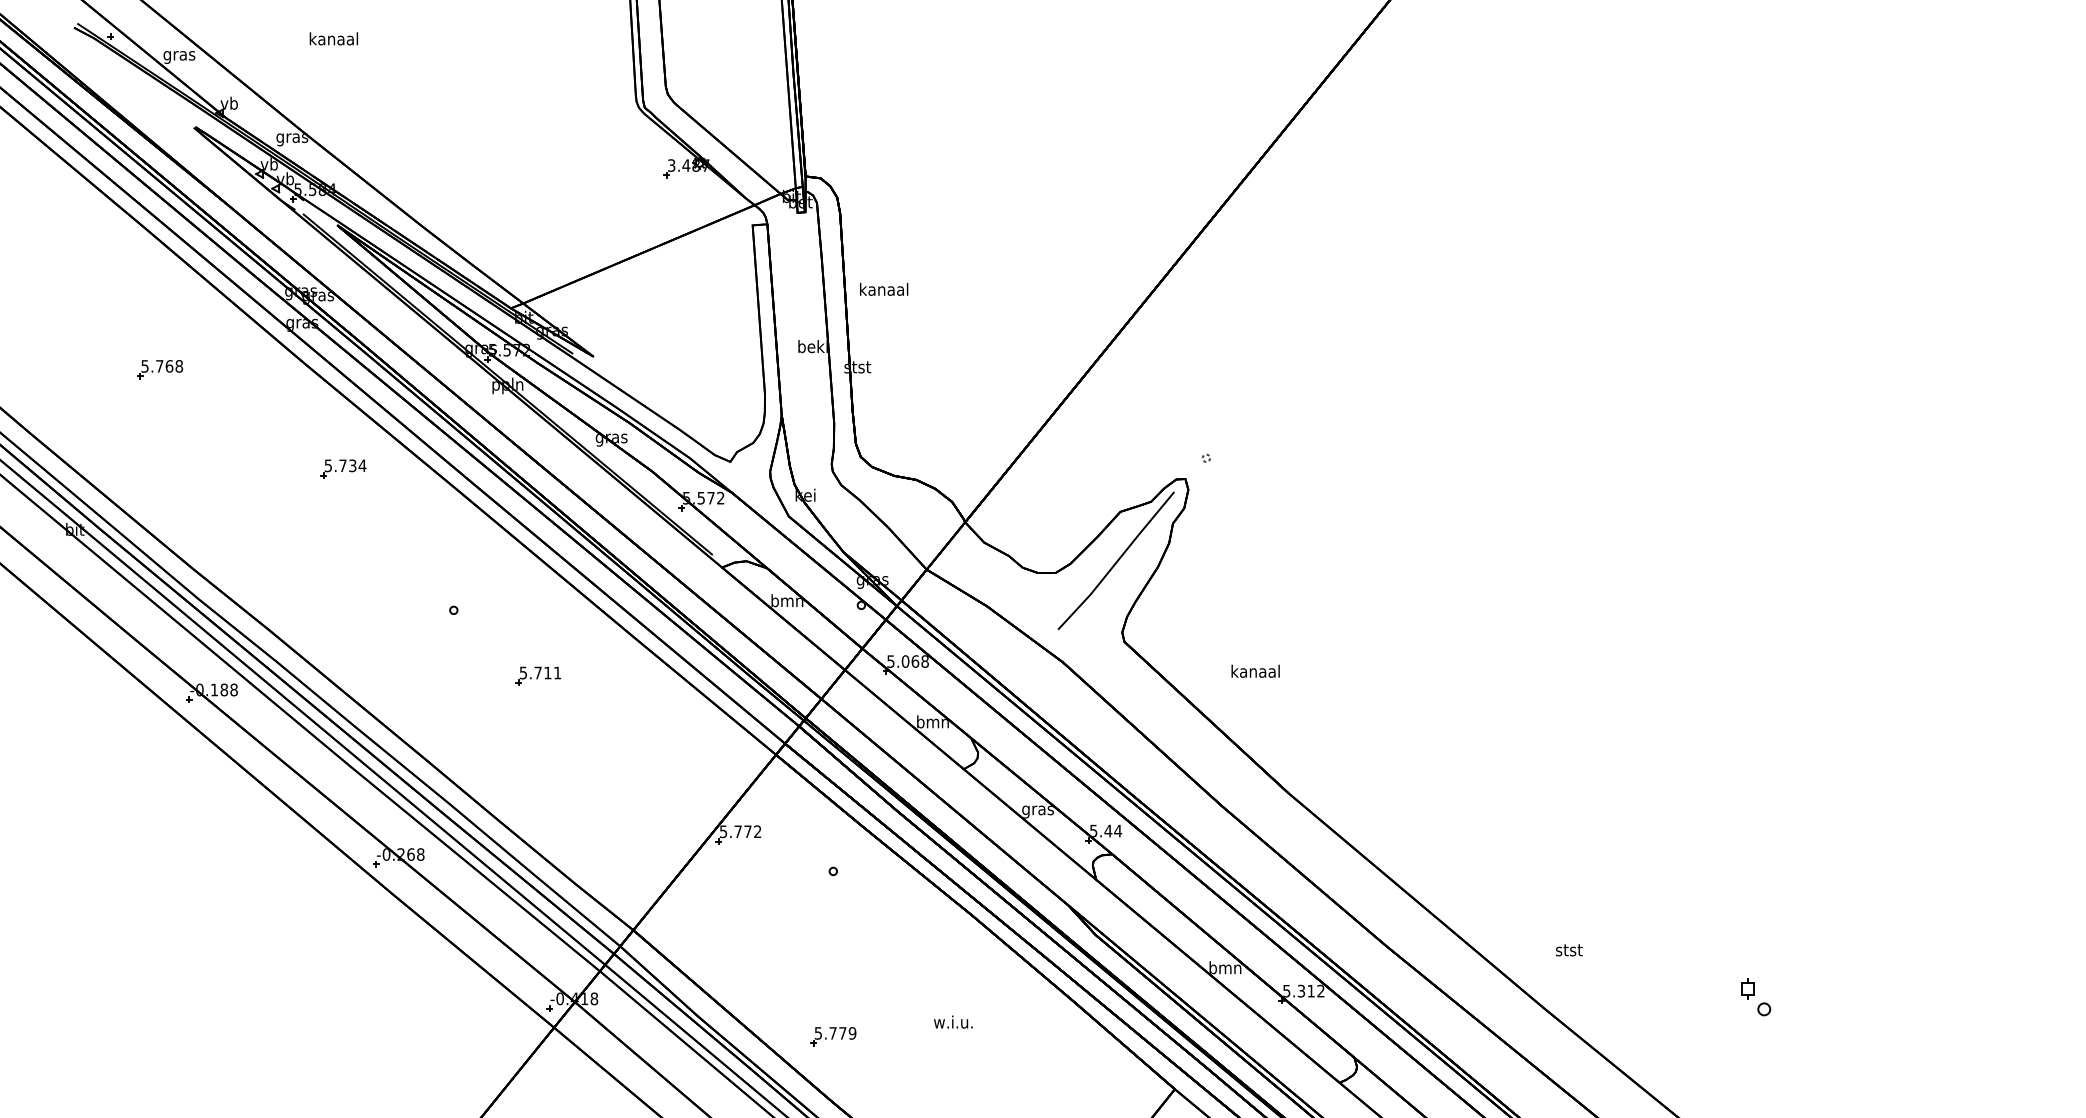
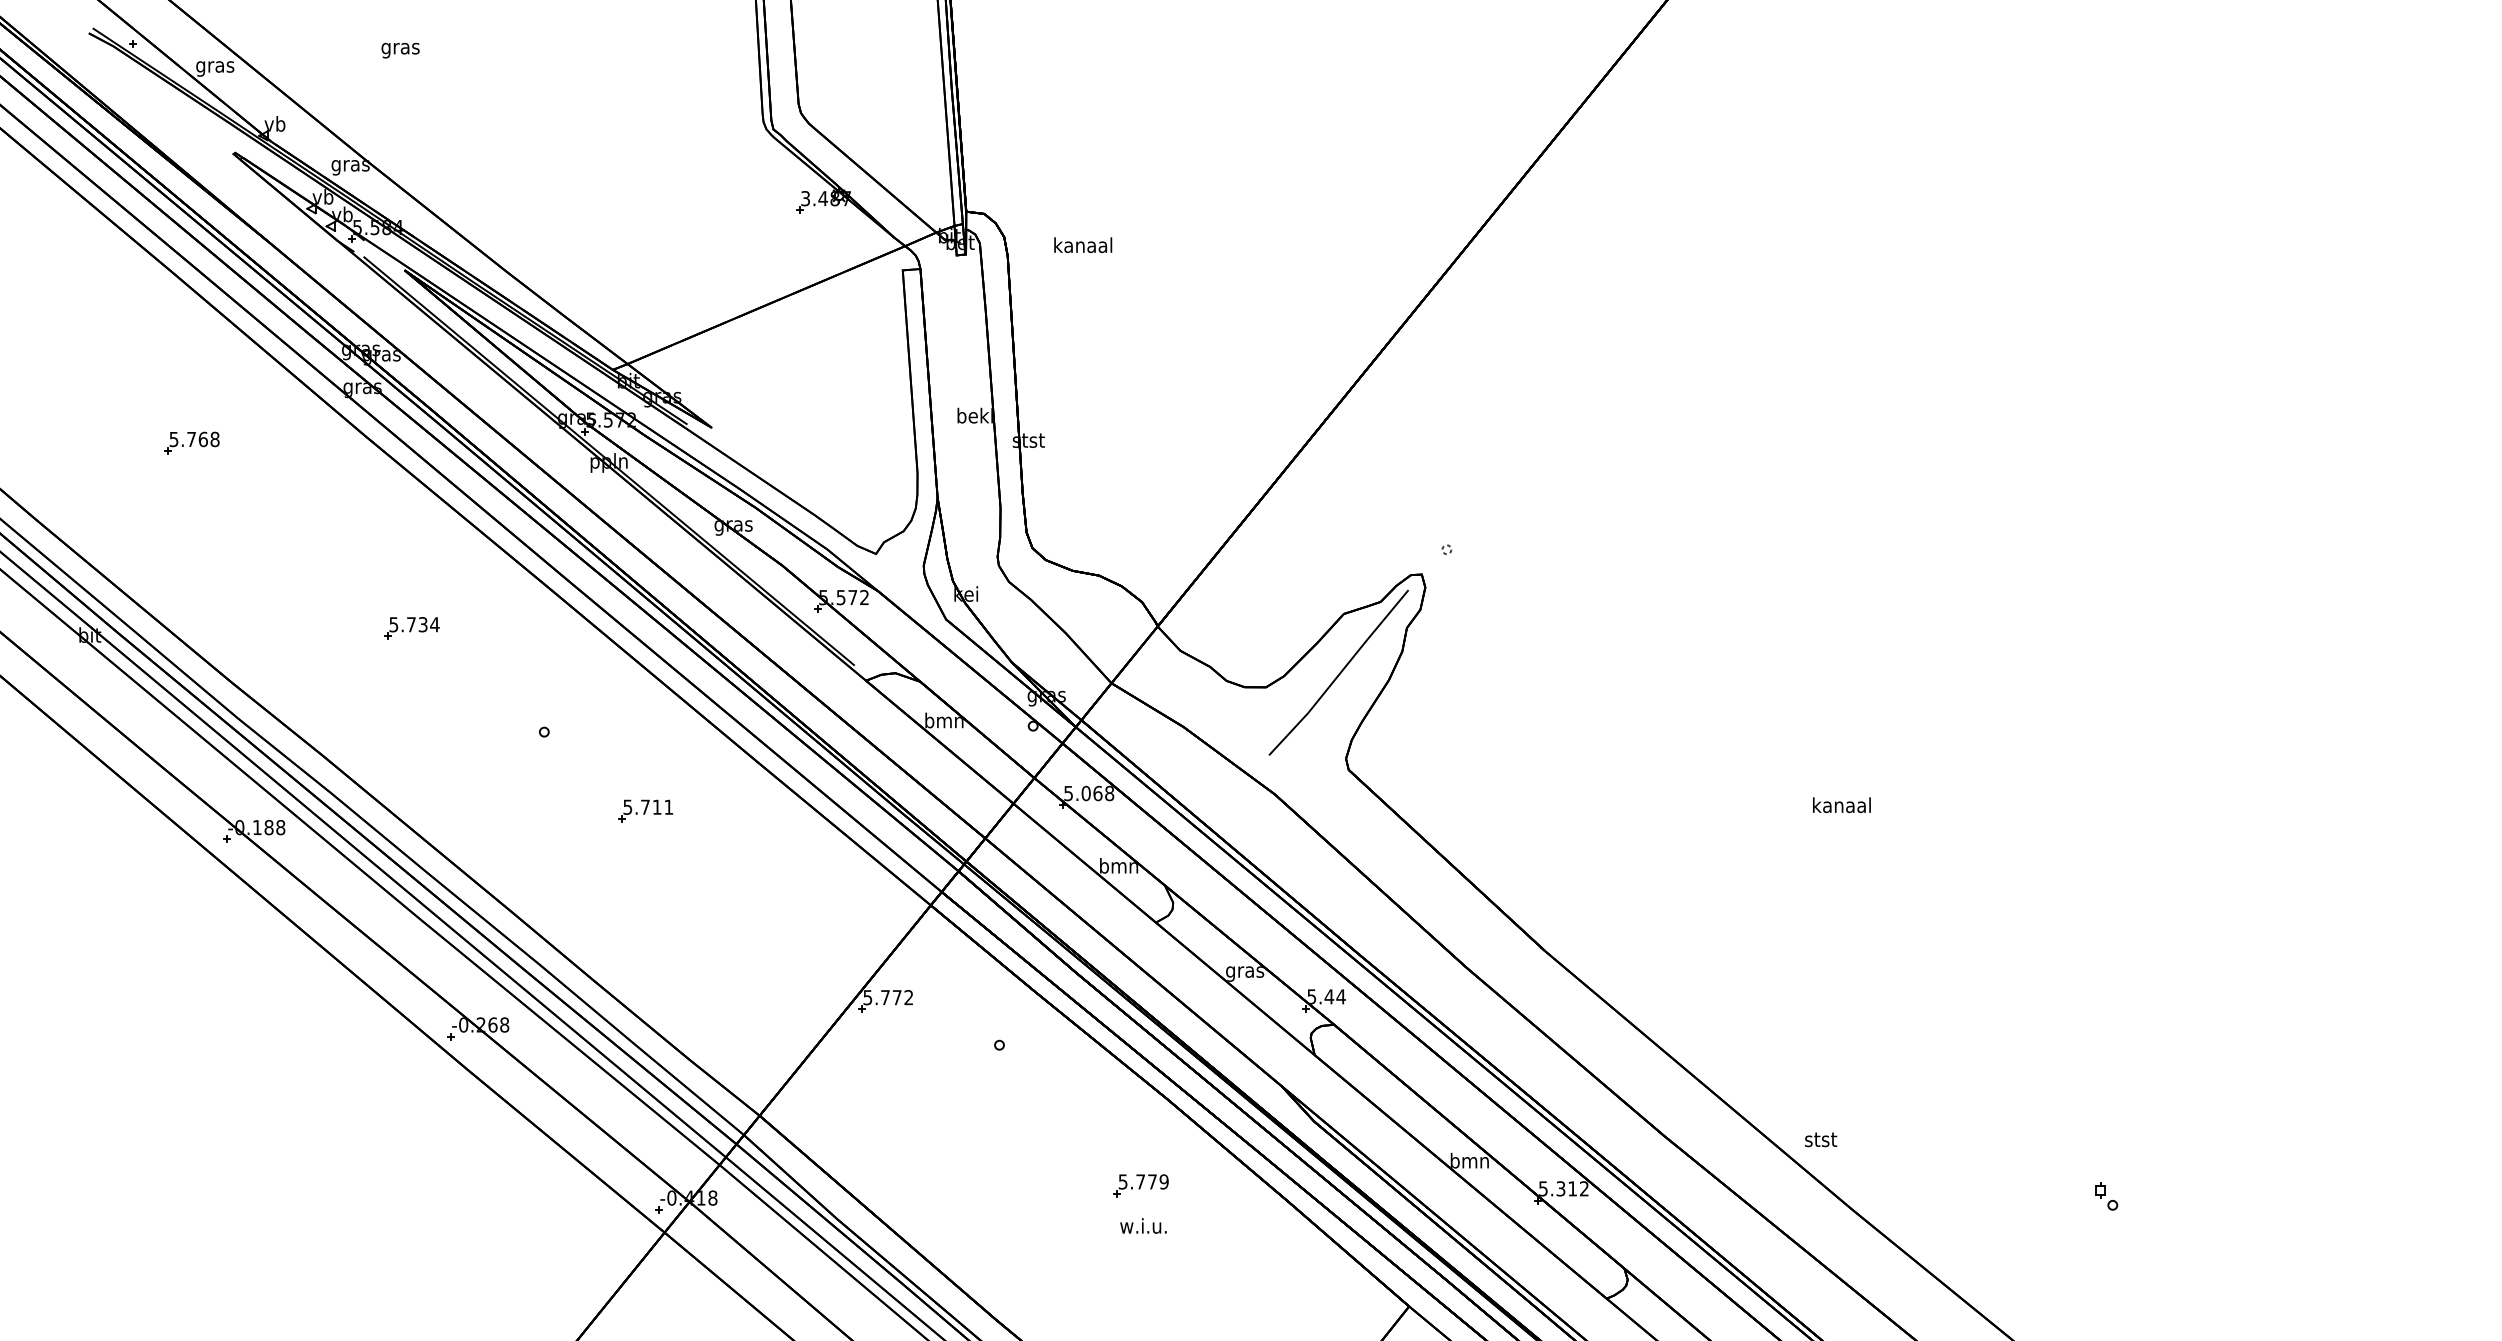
text: (333, 40) -> (400, 48), kanaal -> gras
text: (884, 288) -> (1083, 244), moved
part: (343, 468) -> (412, 627), moved
text: (1255, 670) -> (1841, 804), moved
text: (1569, 950) -> (1821, 1140), moved
part: (1756, 997) -> (2106, 1196), size x0.62
part: (833, 1036) -> (1141, 1185), moved

